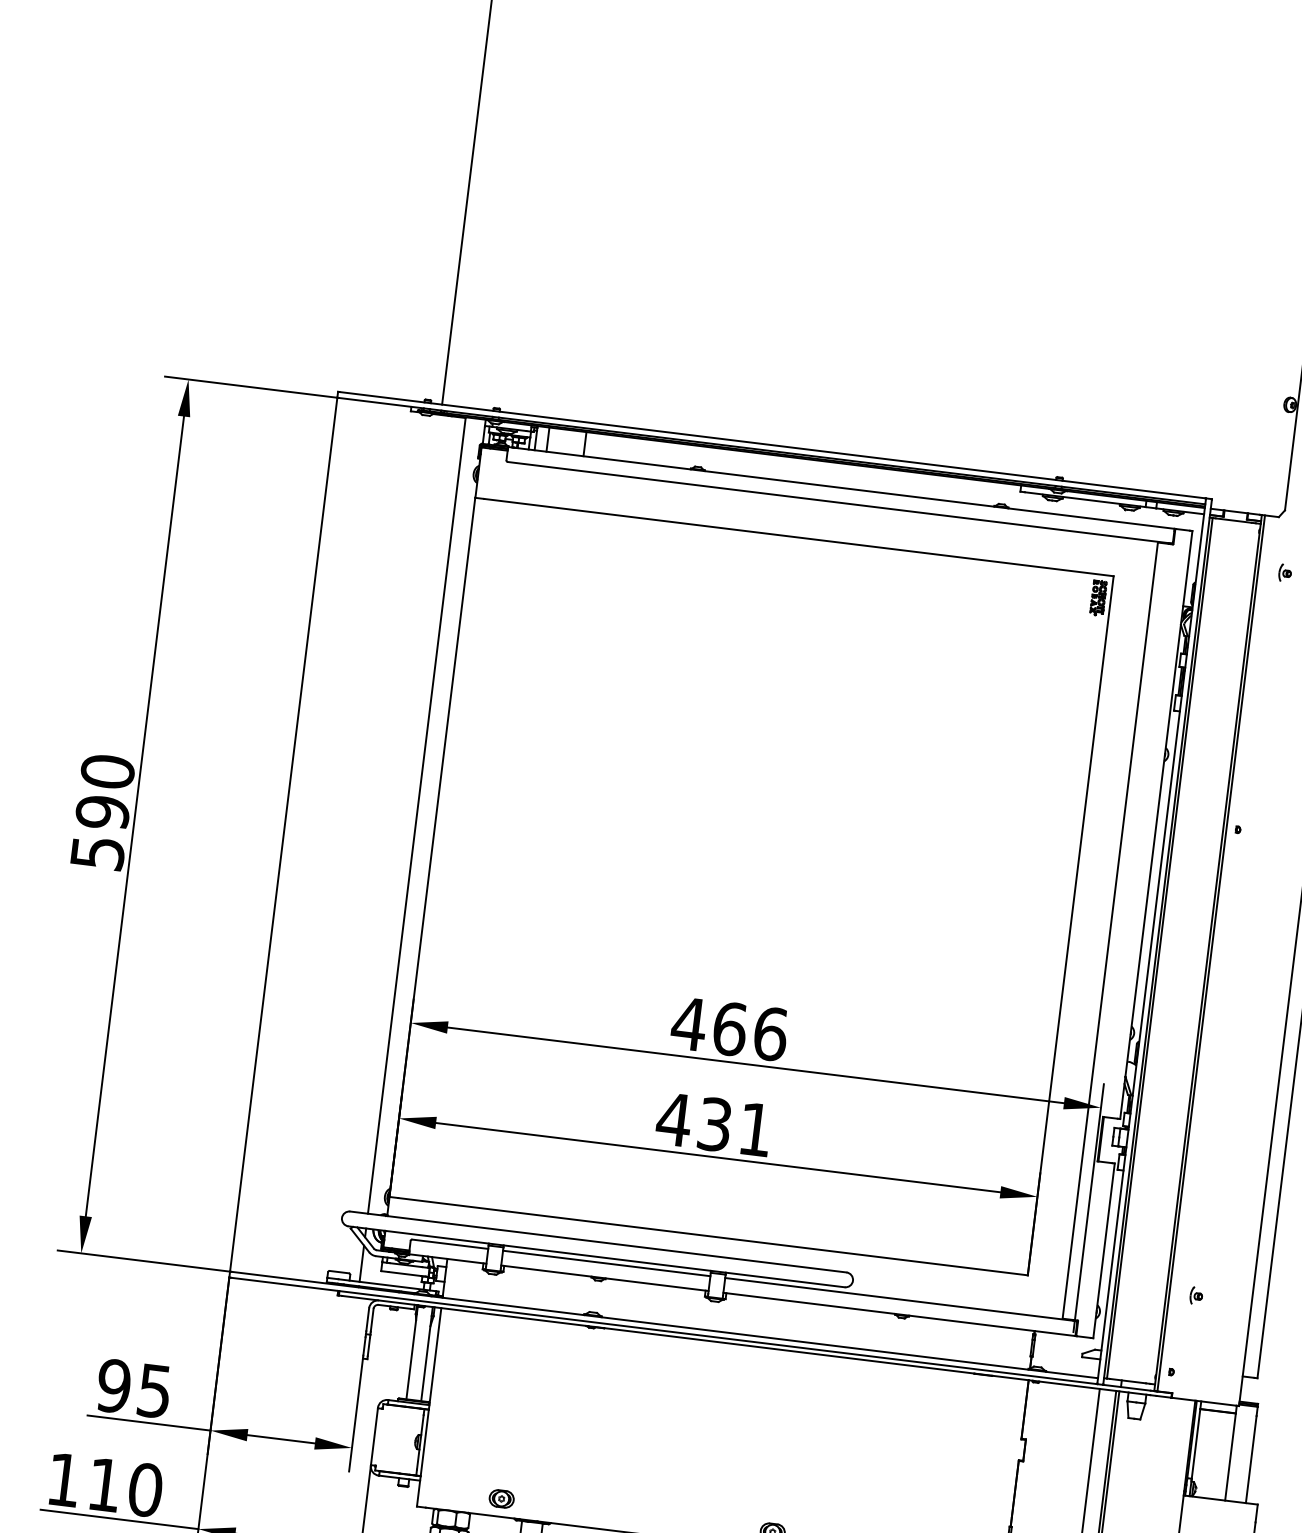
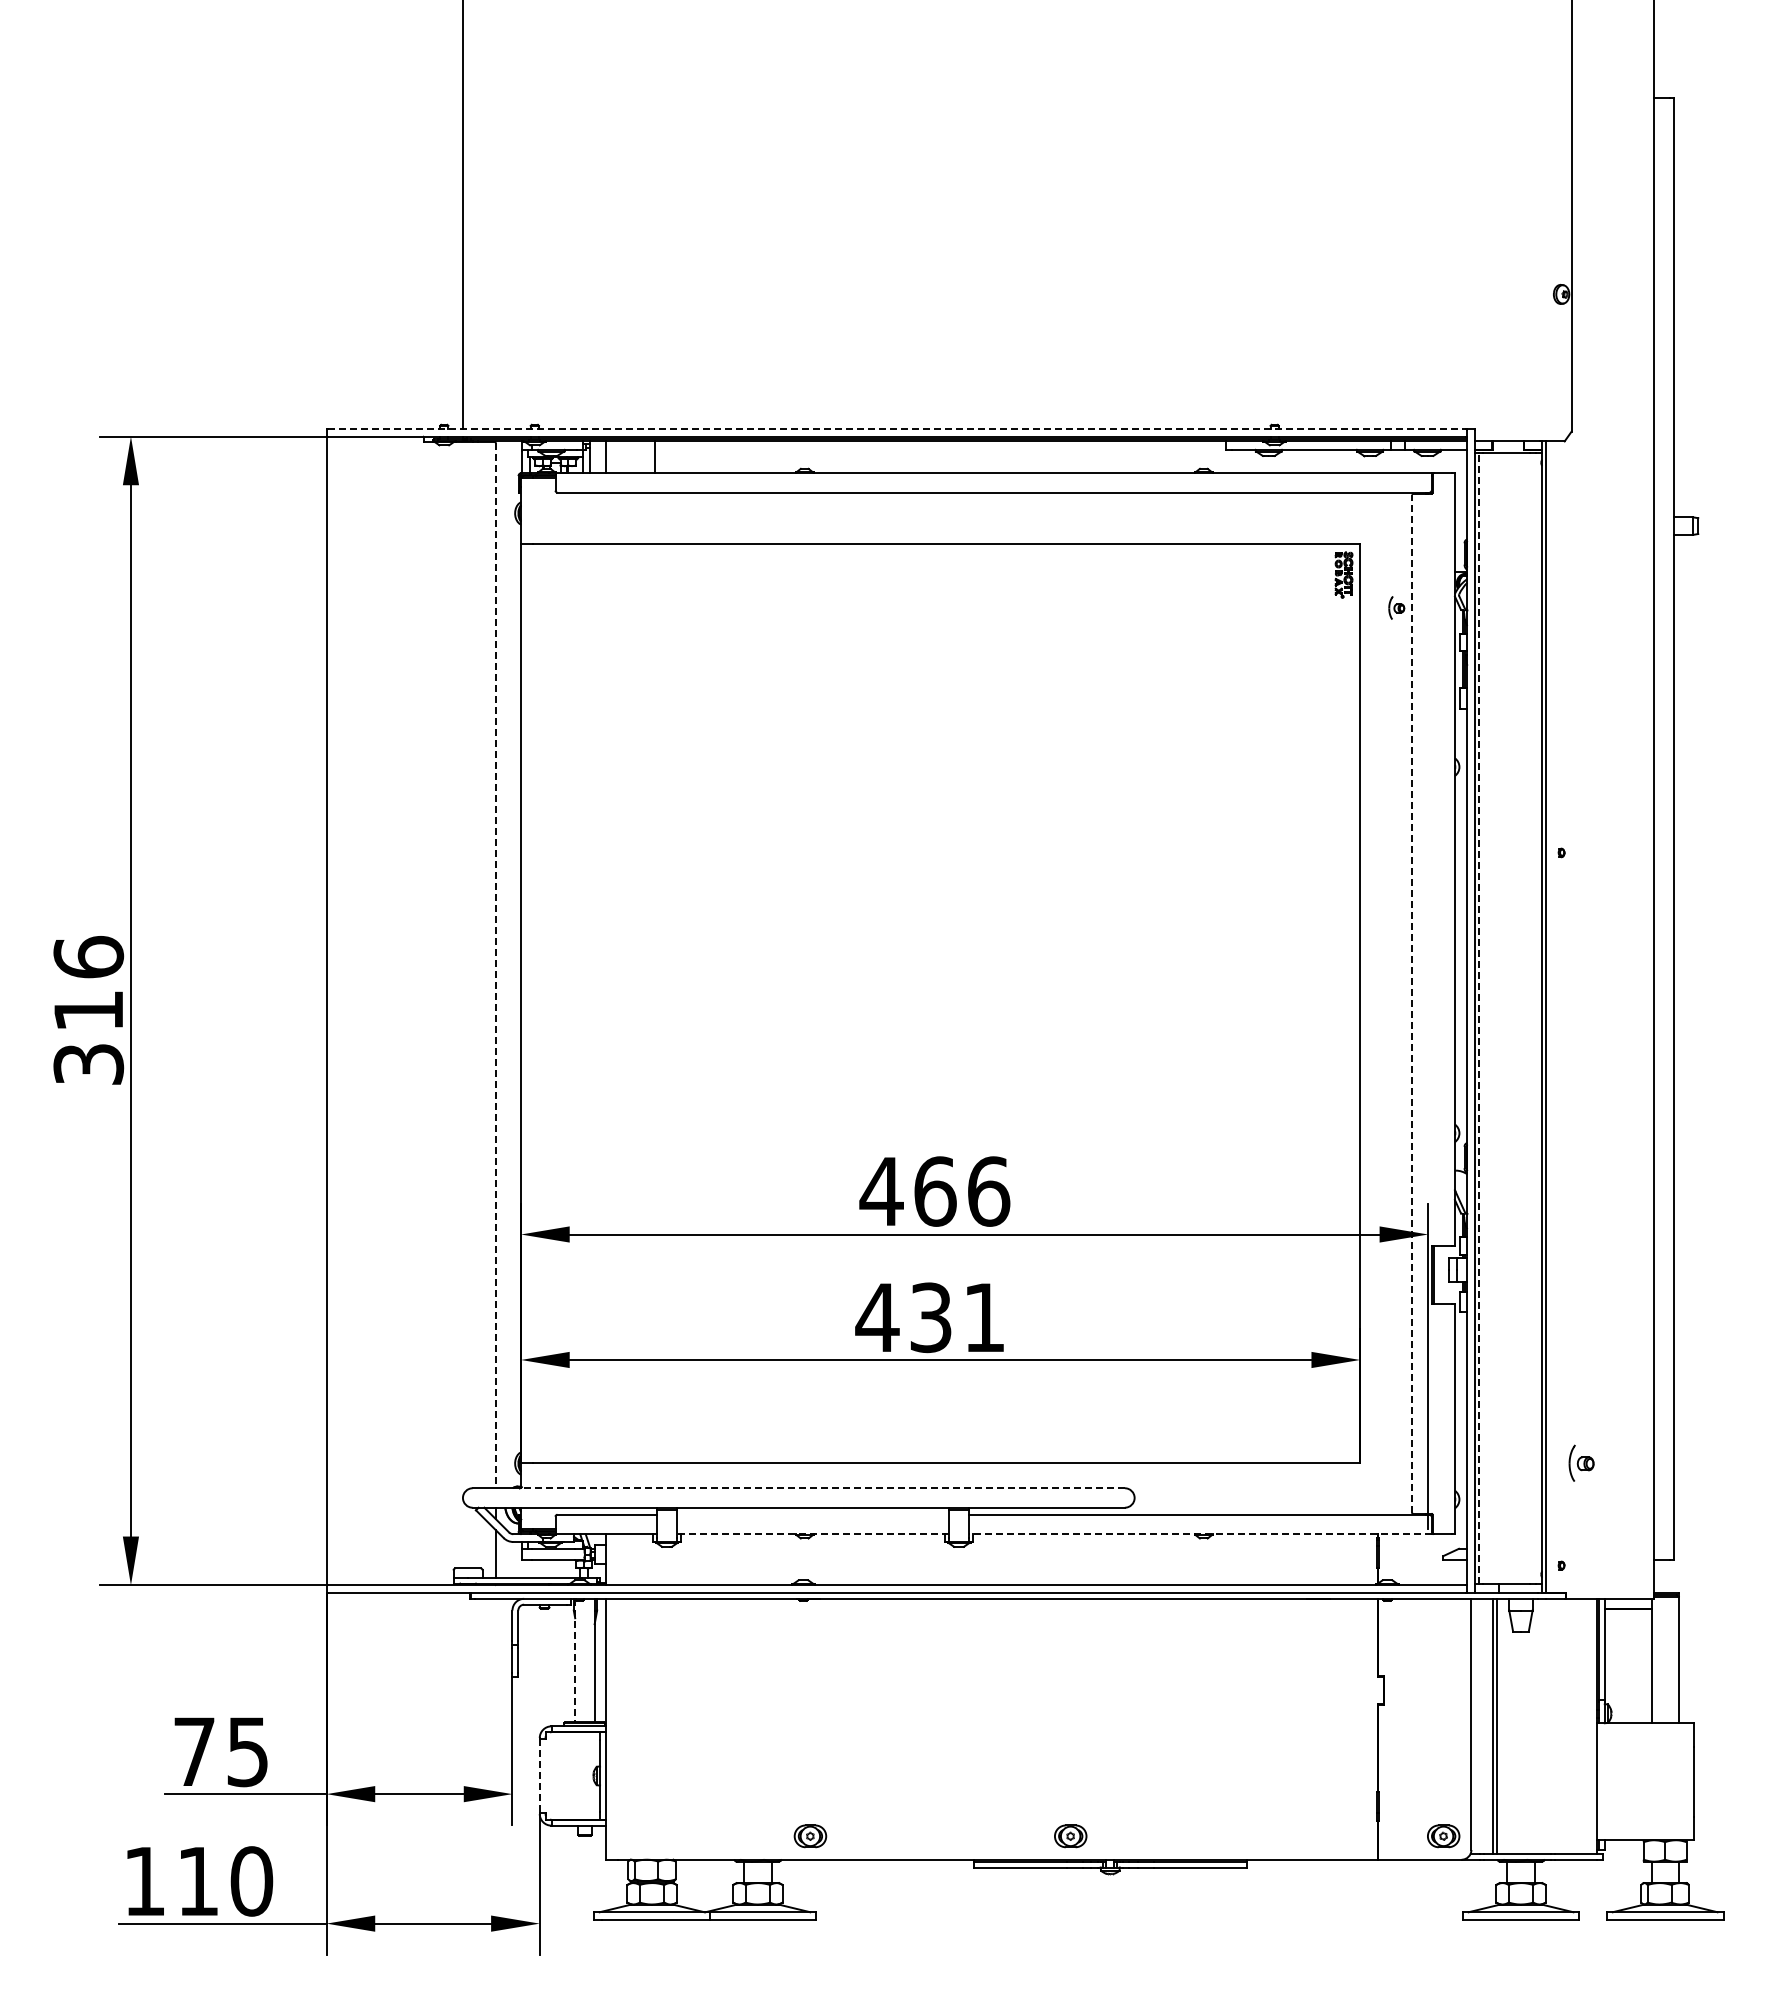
line: (772, 444) -> (897, 428), solid -> dashed
part: (1285, 572) -> (1396, 607), moved
text: (102, 812) -> (88, 1010), 590 -> 316
line: (416, 816) -> (495, 966), solid -> dashed
line: (1110, 930) -> (1412, 1003), solid -> dashed
line: (1160, 948) -> (1479, 1018), solid -> dashed
line: (617, 1244) -> (823, 1488), solid -> dashed
line: (606, 1263) -> (812, 1514), removed
line: (604, 1278) -> (812, 1534), solid -> dashed
part: (1196, 1295) -> (1581, 1462), size x1.6
line: (898, 1314) -> (1199, 1534), solid -> dashed
line: (412, 1352) -> (575, 1660), solid -> dashed
text: (114, 1385) -> (194, 1751), 95 -> 75
line: (374, 1437) -> (539, 1776), solid -> dashed
part: (501, 1499) -> (810, 1836), moved

